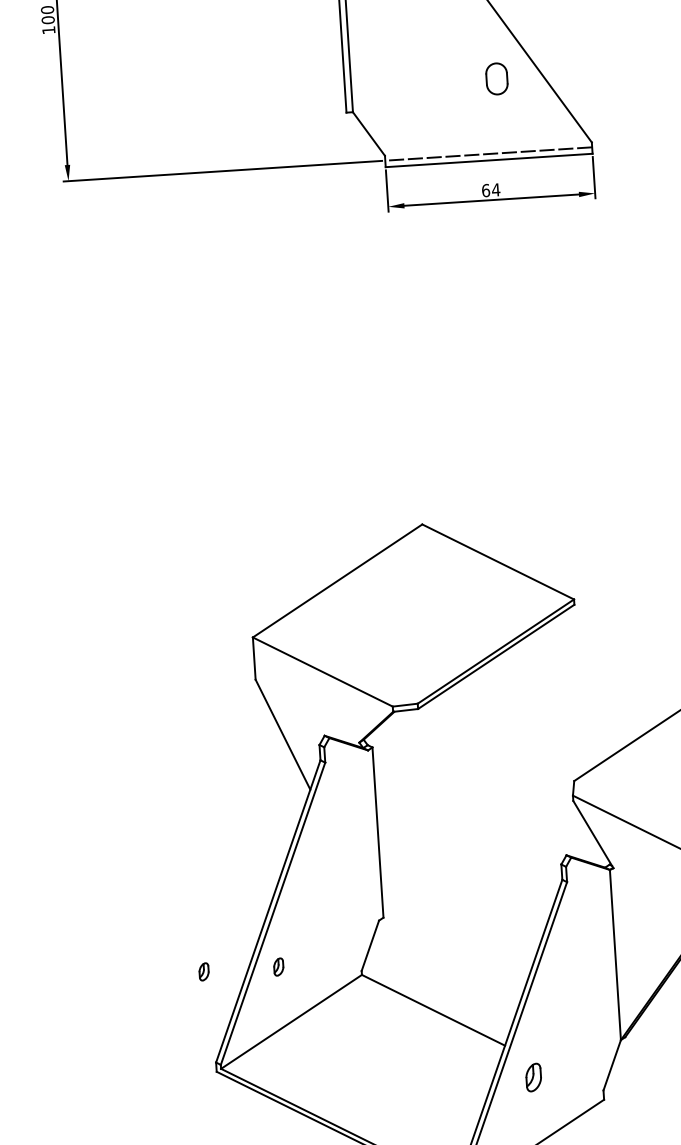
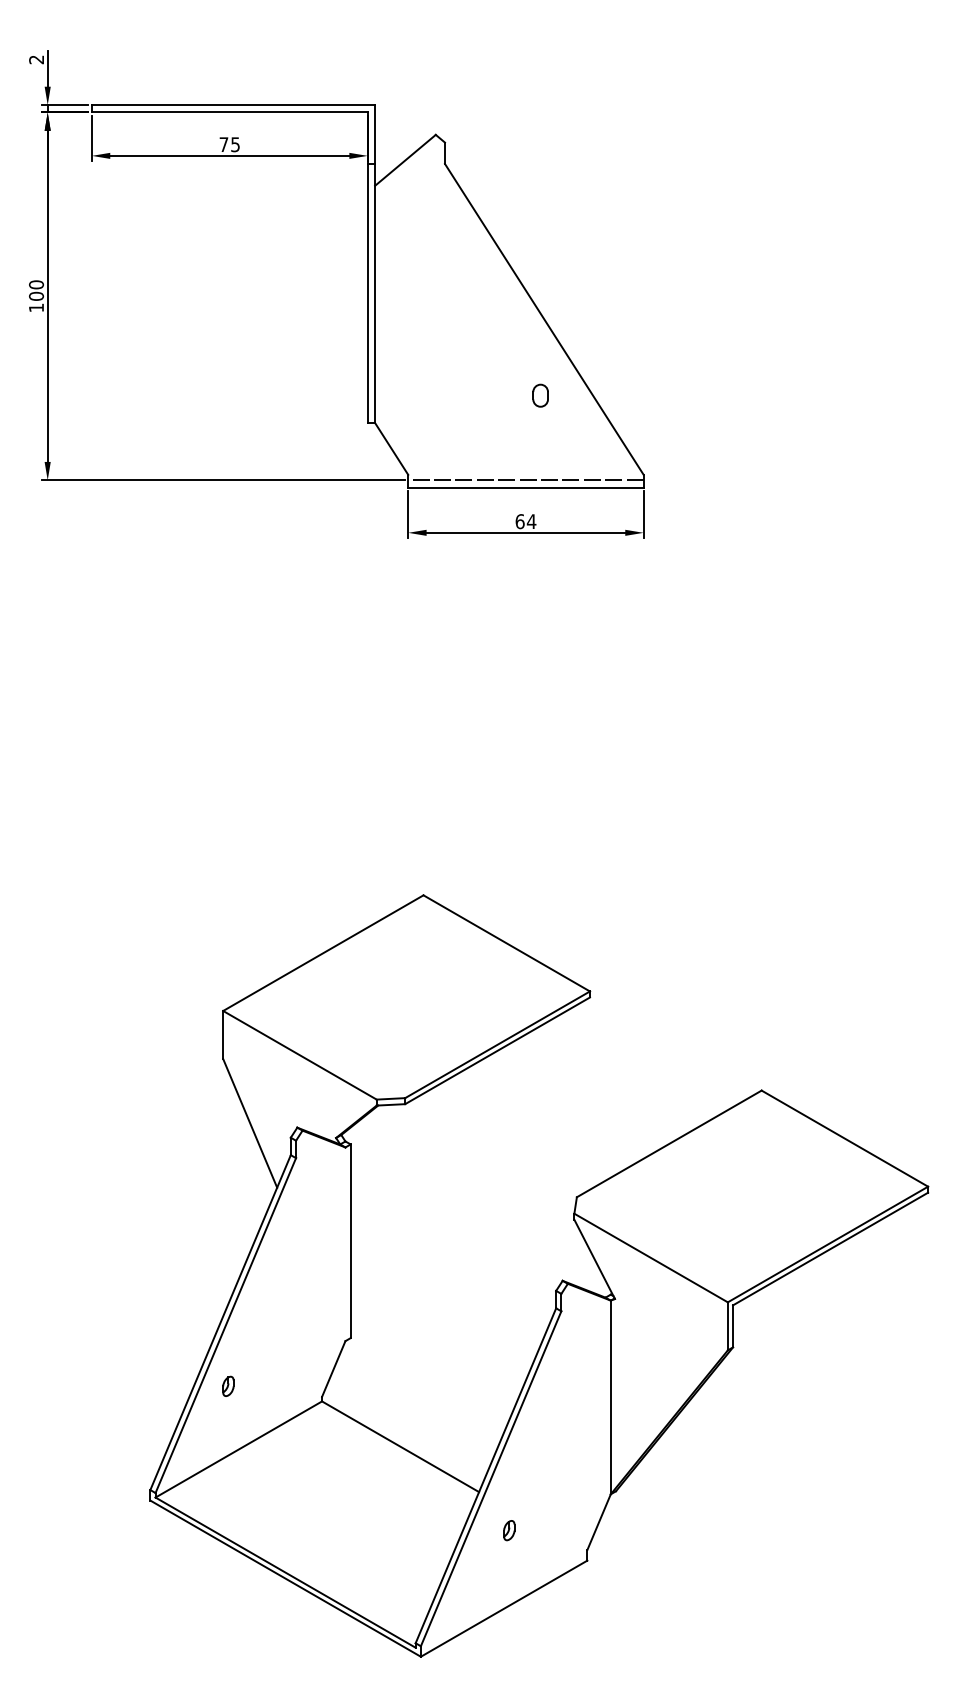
part: (496, 78) -> (540, 395), size x0.62
part: (204, 971) -> (143, 1385), removed
part: (533, 1077) -> (509, 1530), size x0.62

